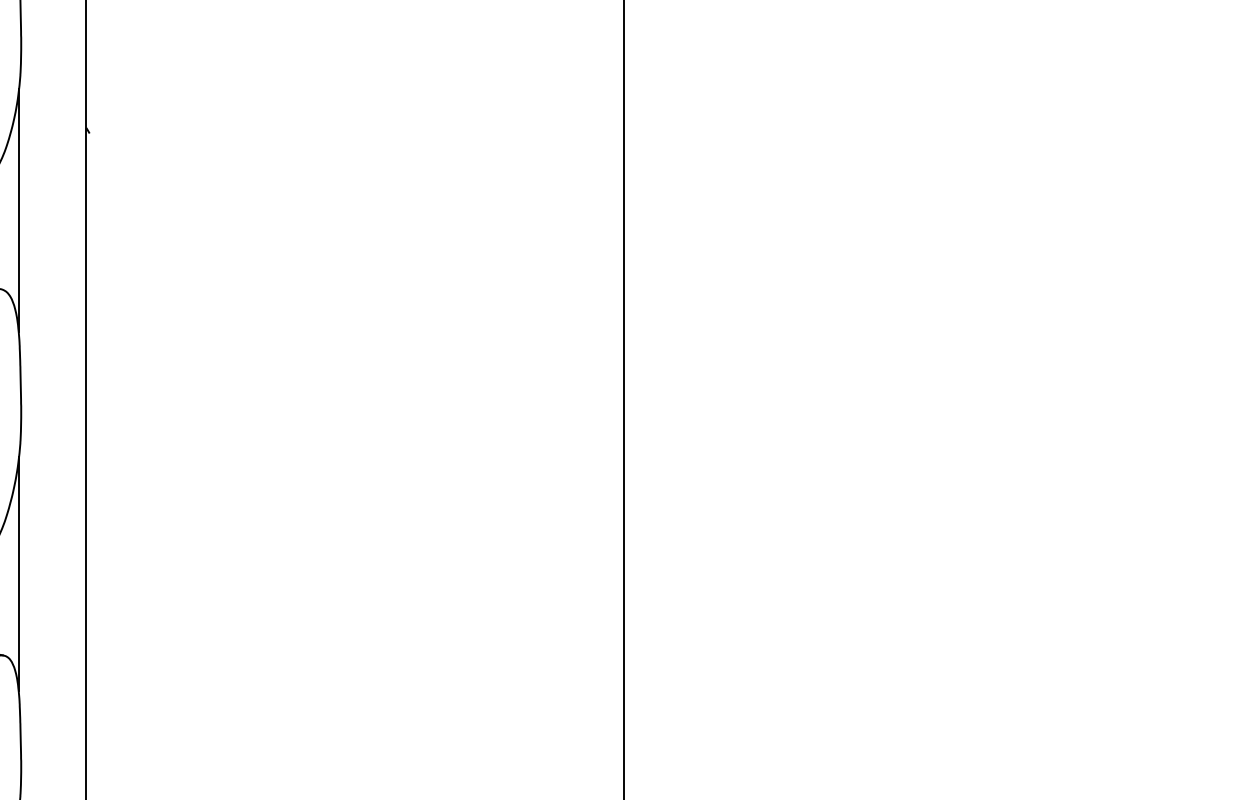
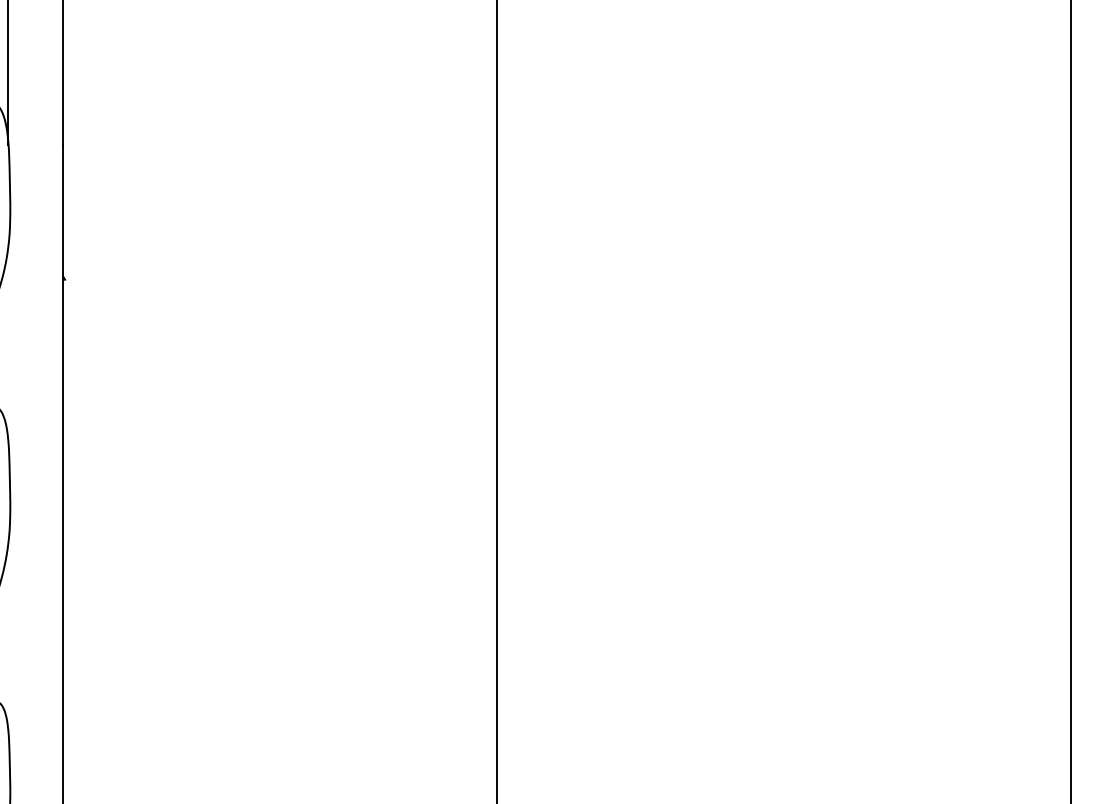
line: (18, 210) -> (8, 342), removed
line: (18, 573) -> (8, 635), removed

